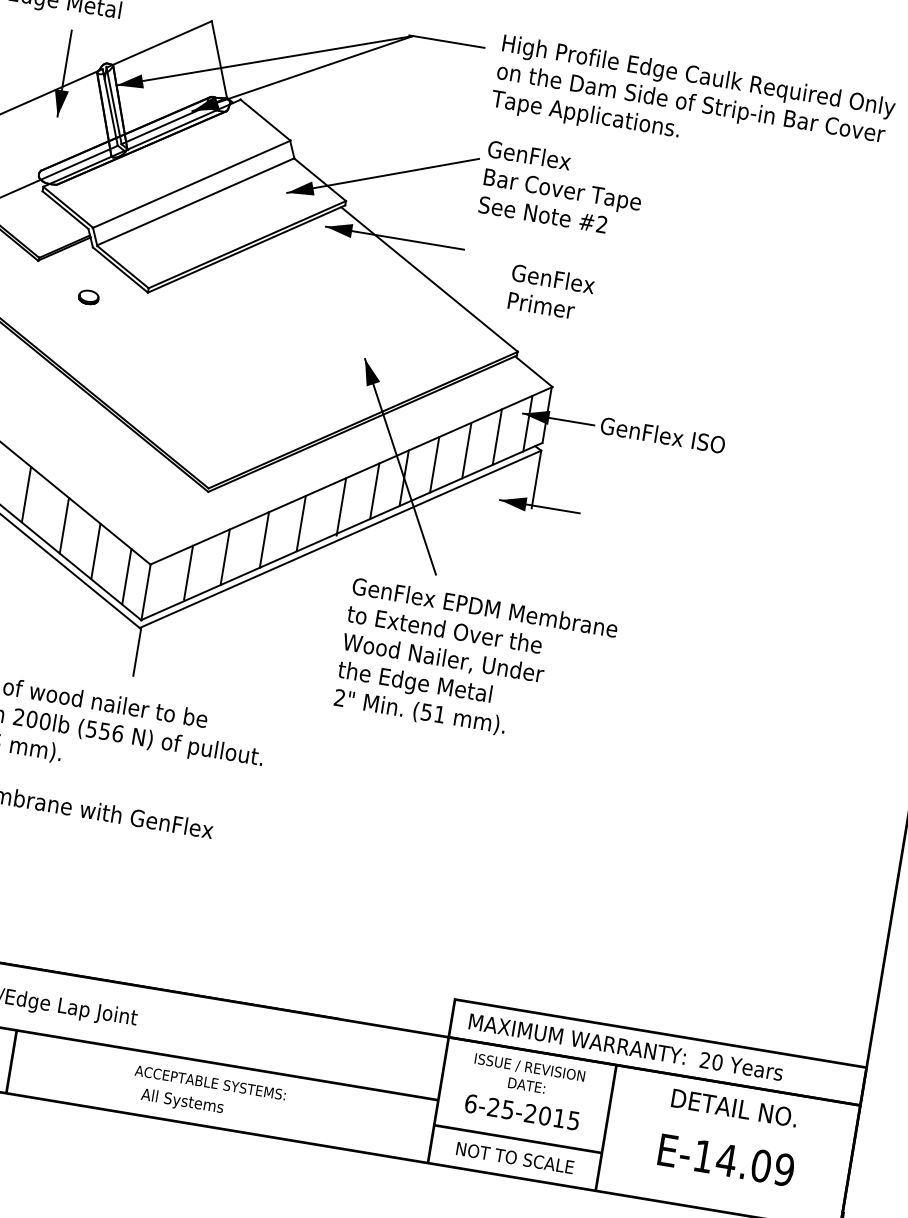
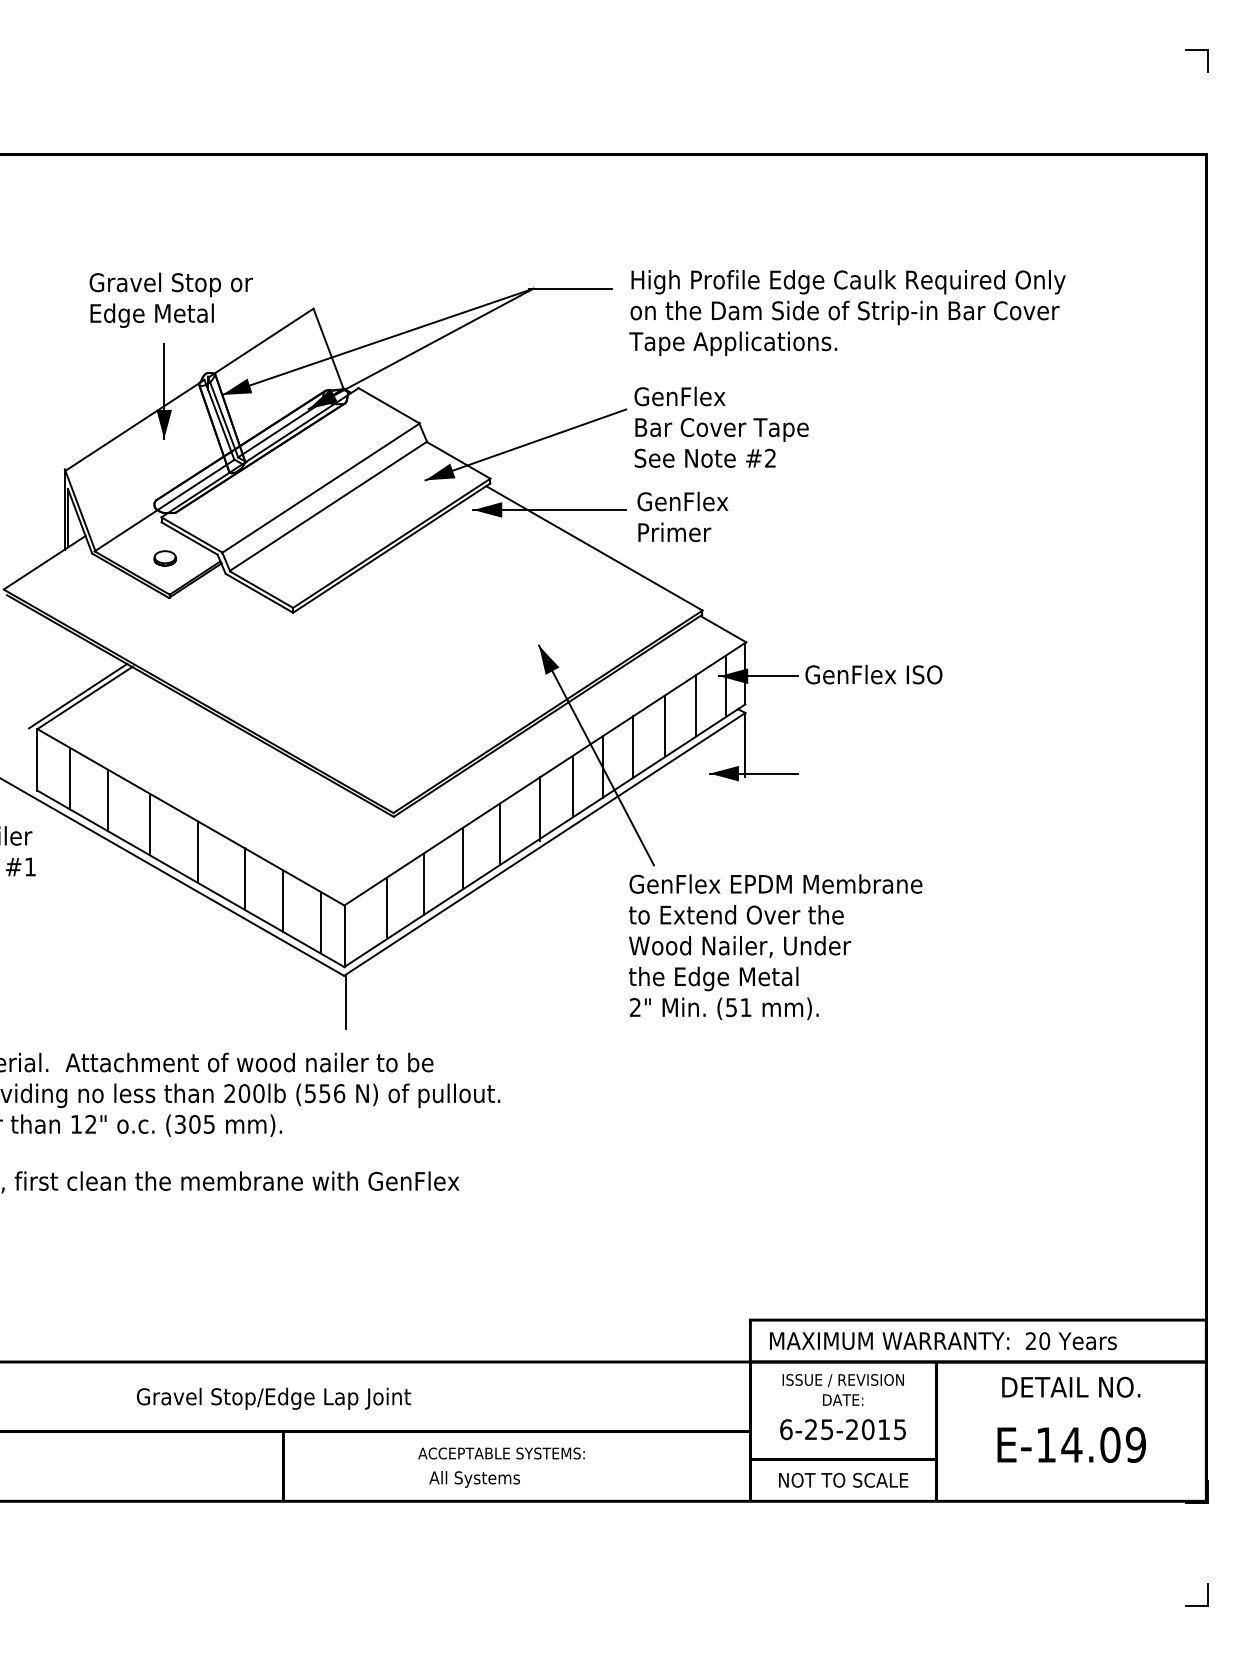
text: (550, 292) -> (682, 516), moved
part: (88, 297) -> (164, 558), moved
text: (475, 664) -> (775, 947), moved

